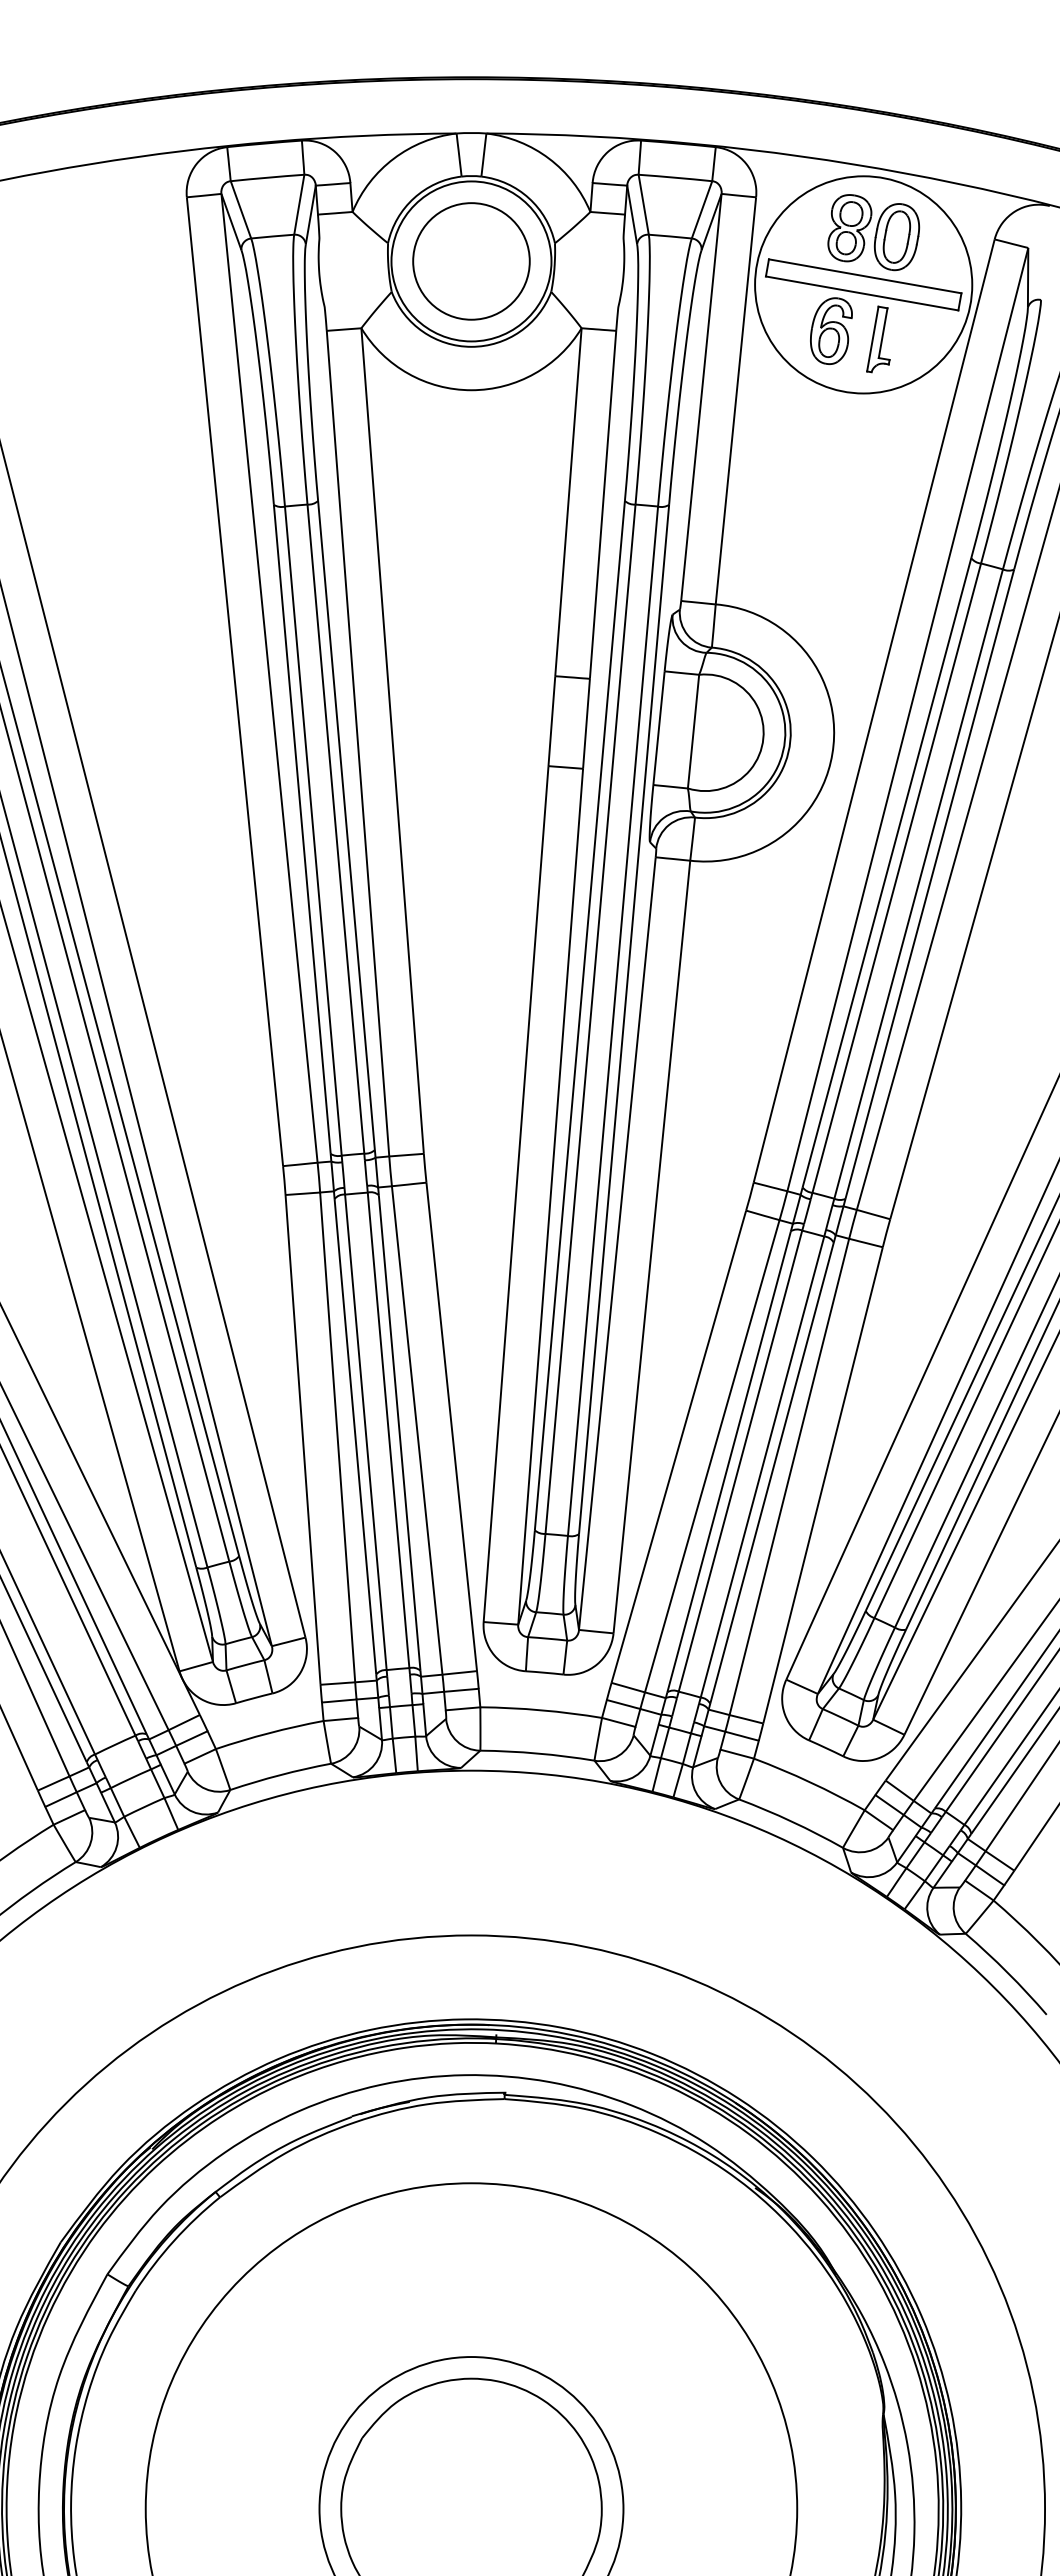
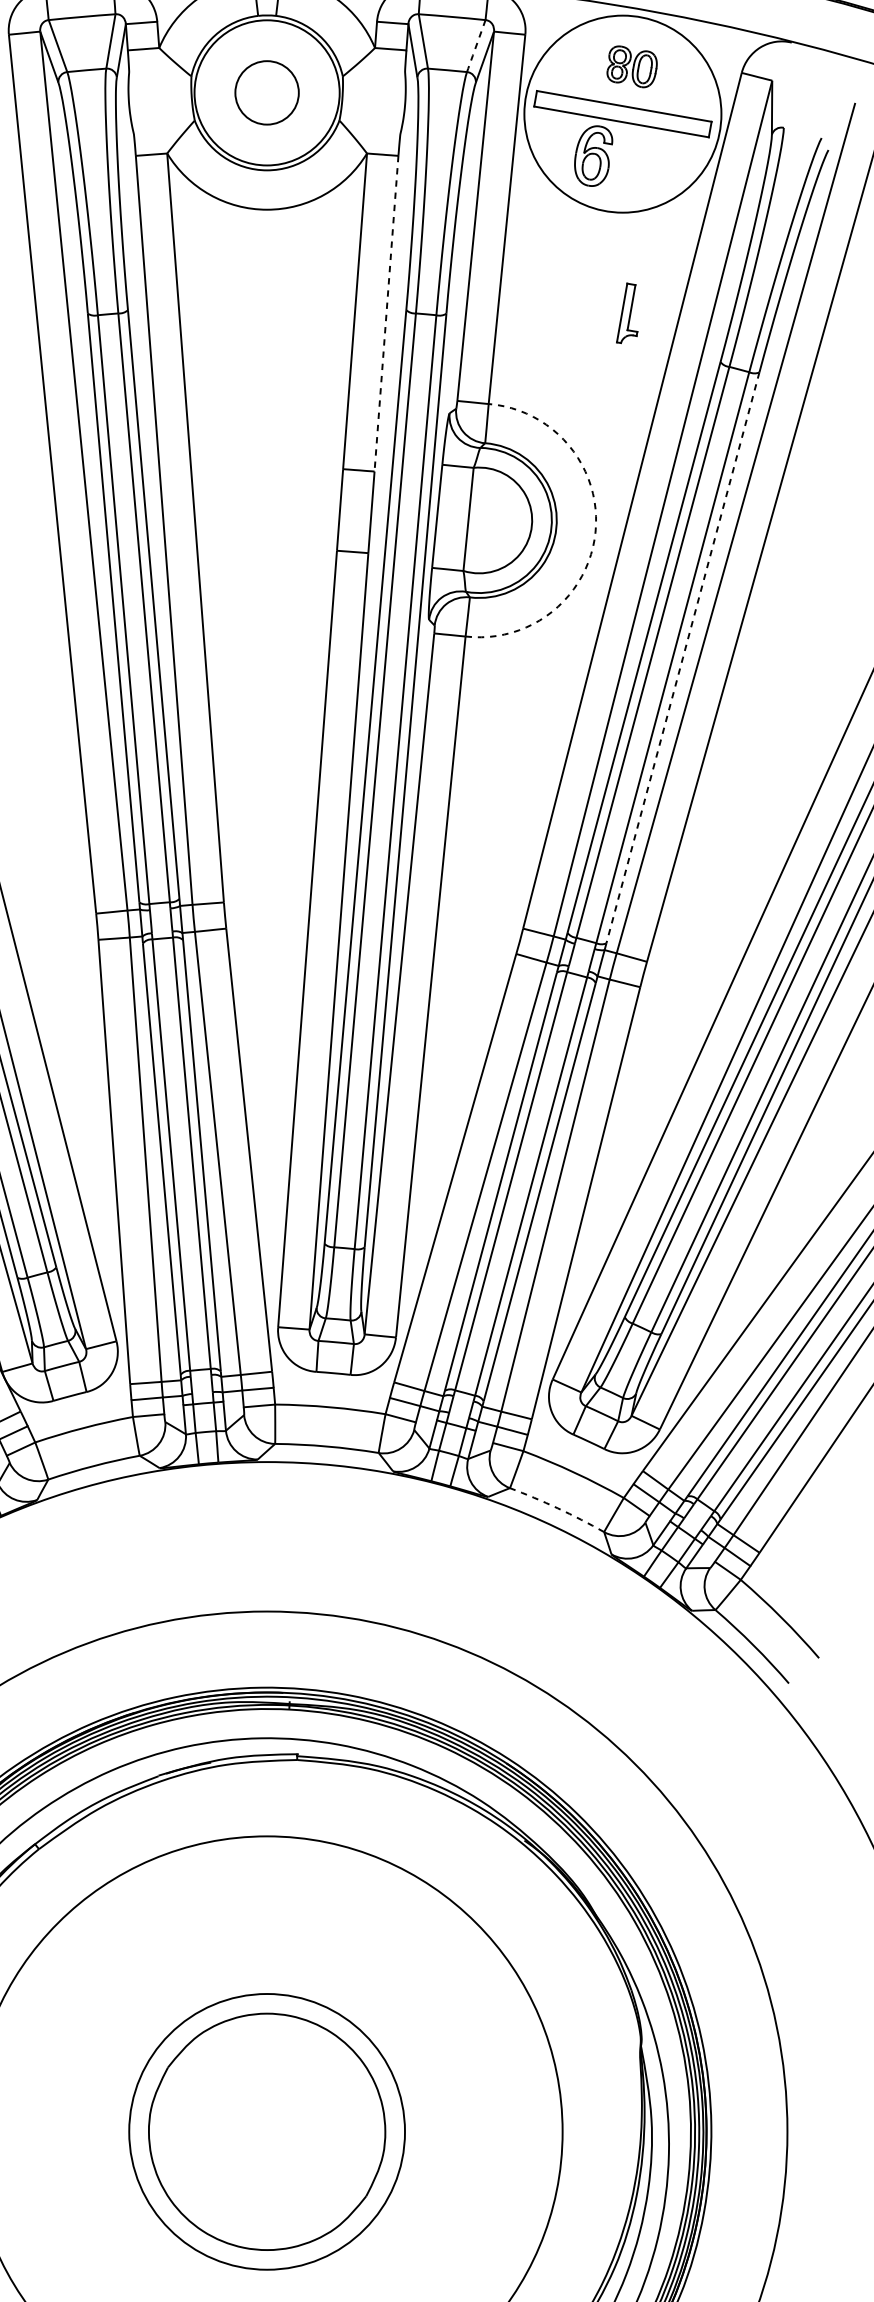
line: (701, 210) -> (475, 46), solid -> dashed
part: (873, 232) -> (631, 66), size x0.6
circle: (471, 261) -> (267, 92), size x0.6
part: (878, 339) -> (627, 313), moved
line: (602, 506) -> (385, 315), solid -> dashed
arc: (833, 745) -> (595, 532), solid -> dashed
line: (929, 884) -> (682, 658), solid -> dashed
arc: (791, 1821) -> (557, 1508), solid -> dashed

